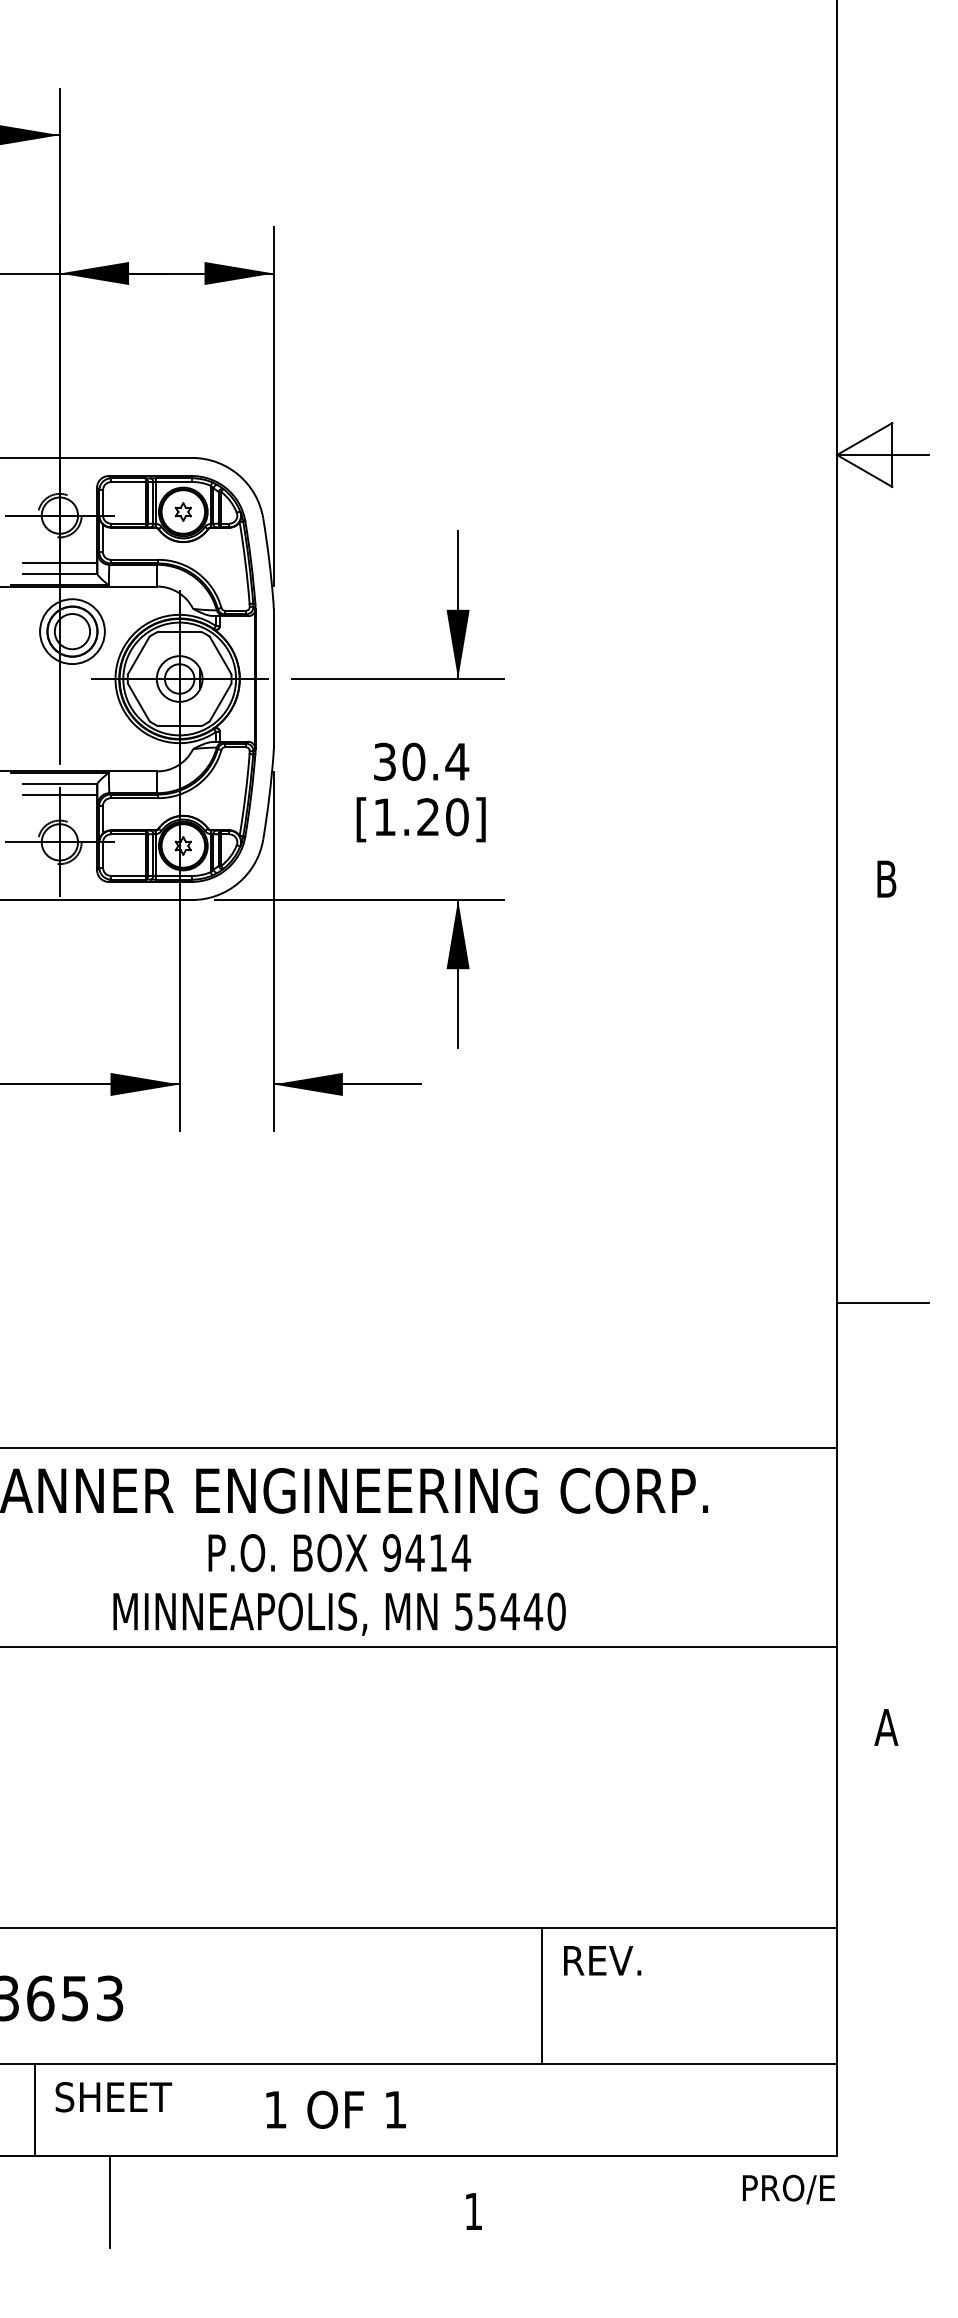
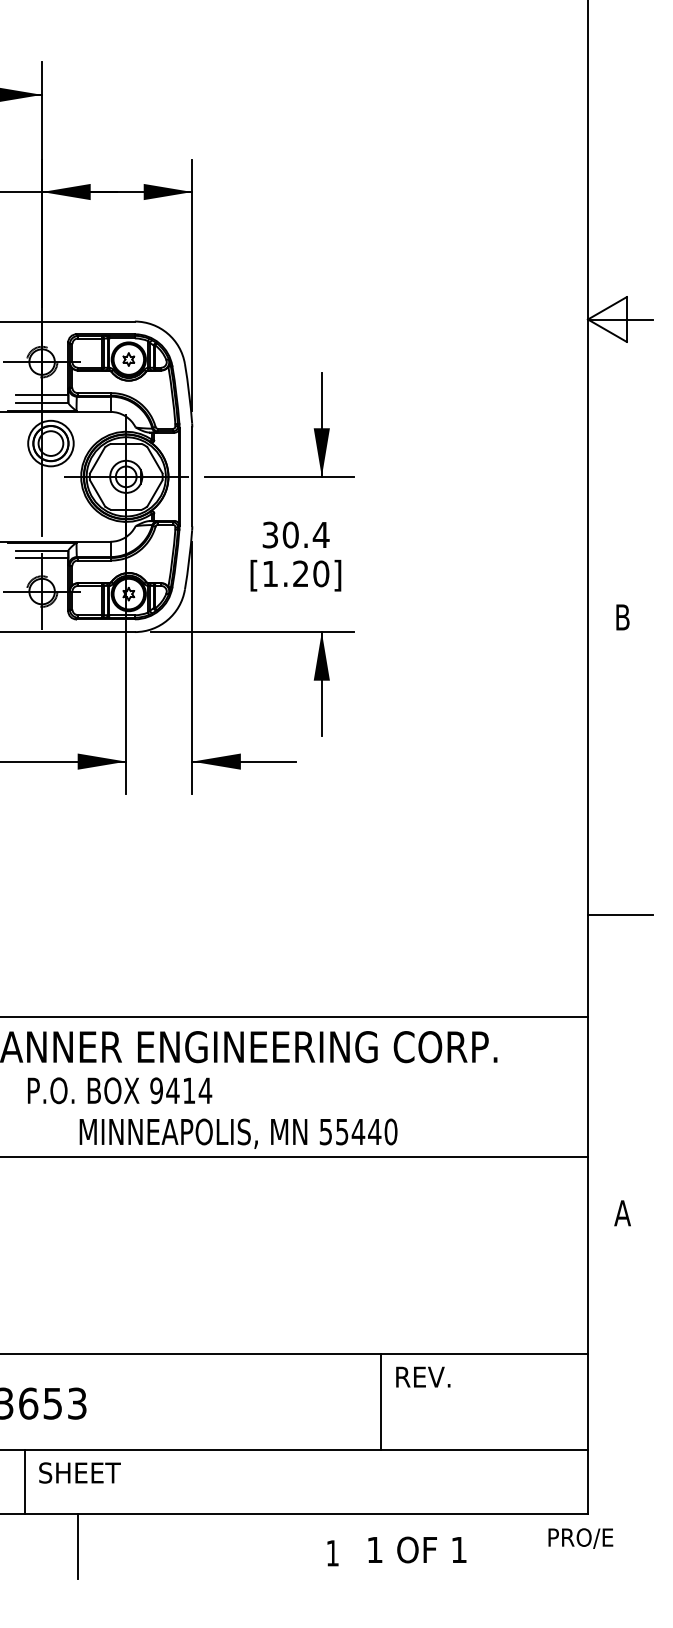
text: (339, 1553) -> (119, 1091), moved
text: (335, 2109) -> (416, 1549), moved
text: (788, 2189) -> (580, 1538), moved

